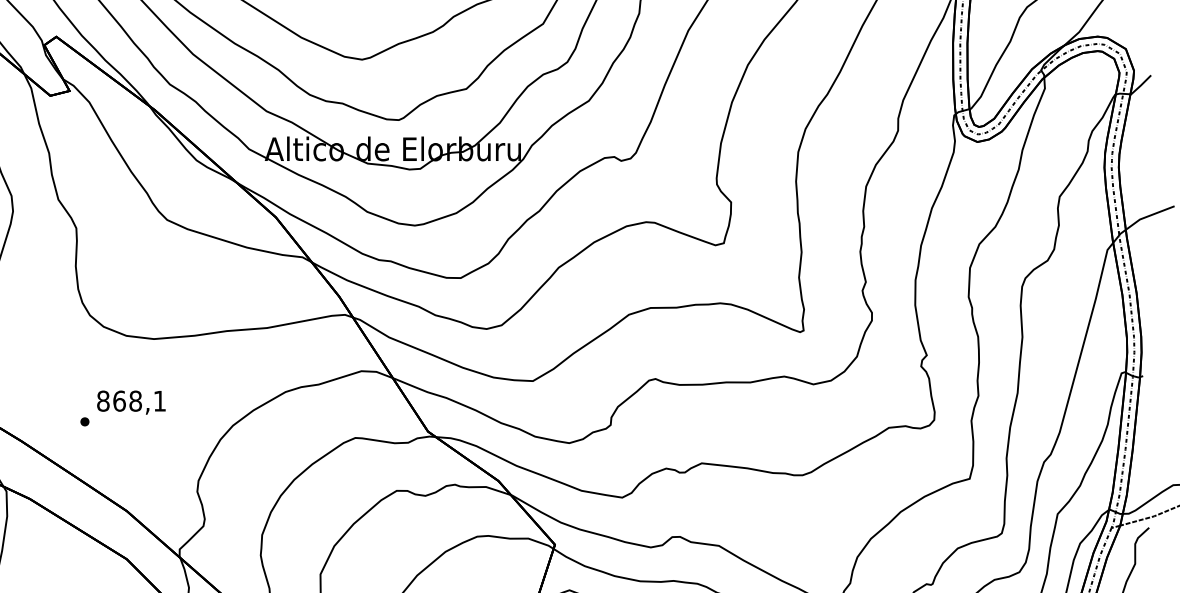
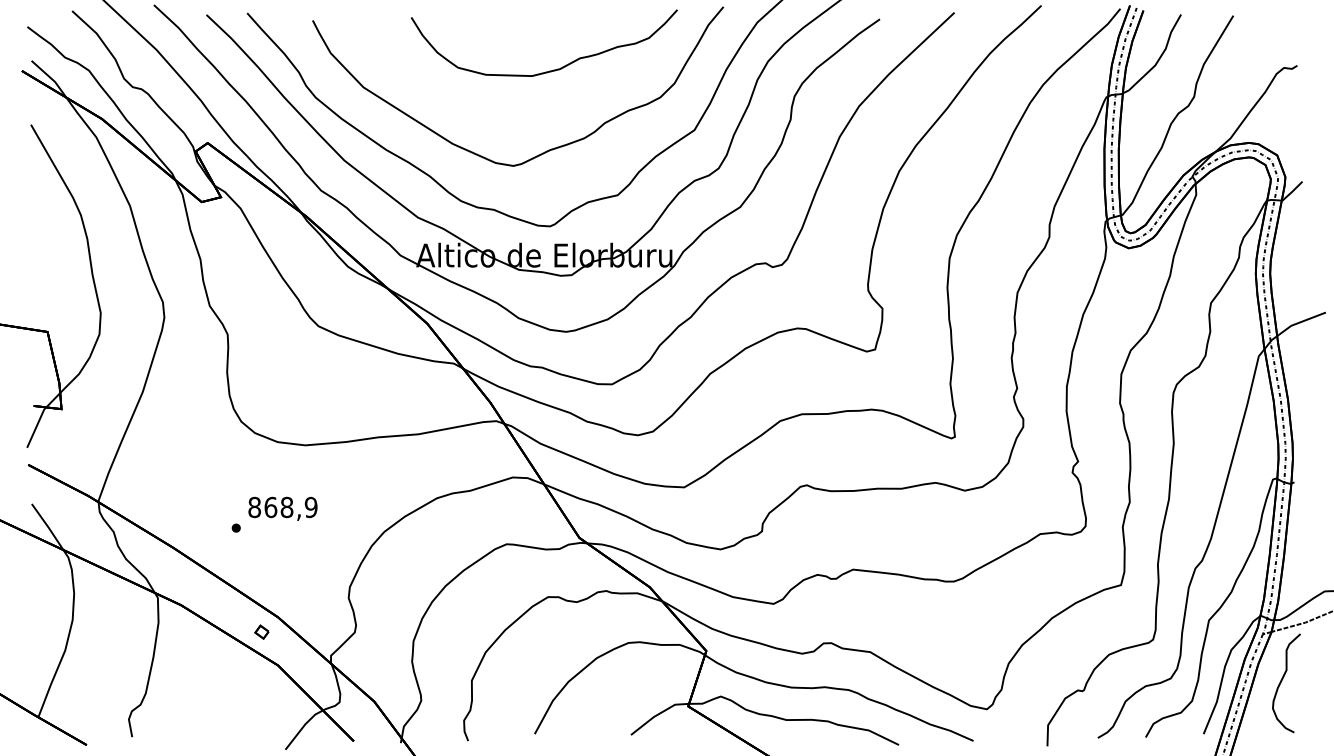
text: (159, 401) -> (310, 507), 868,1 -> 868,9
part: (110, 525) -> (261, 631), added

